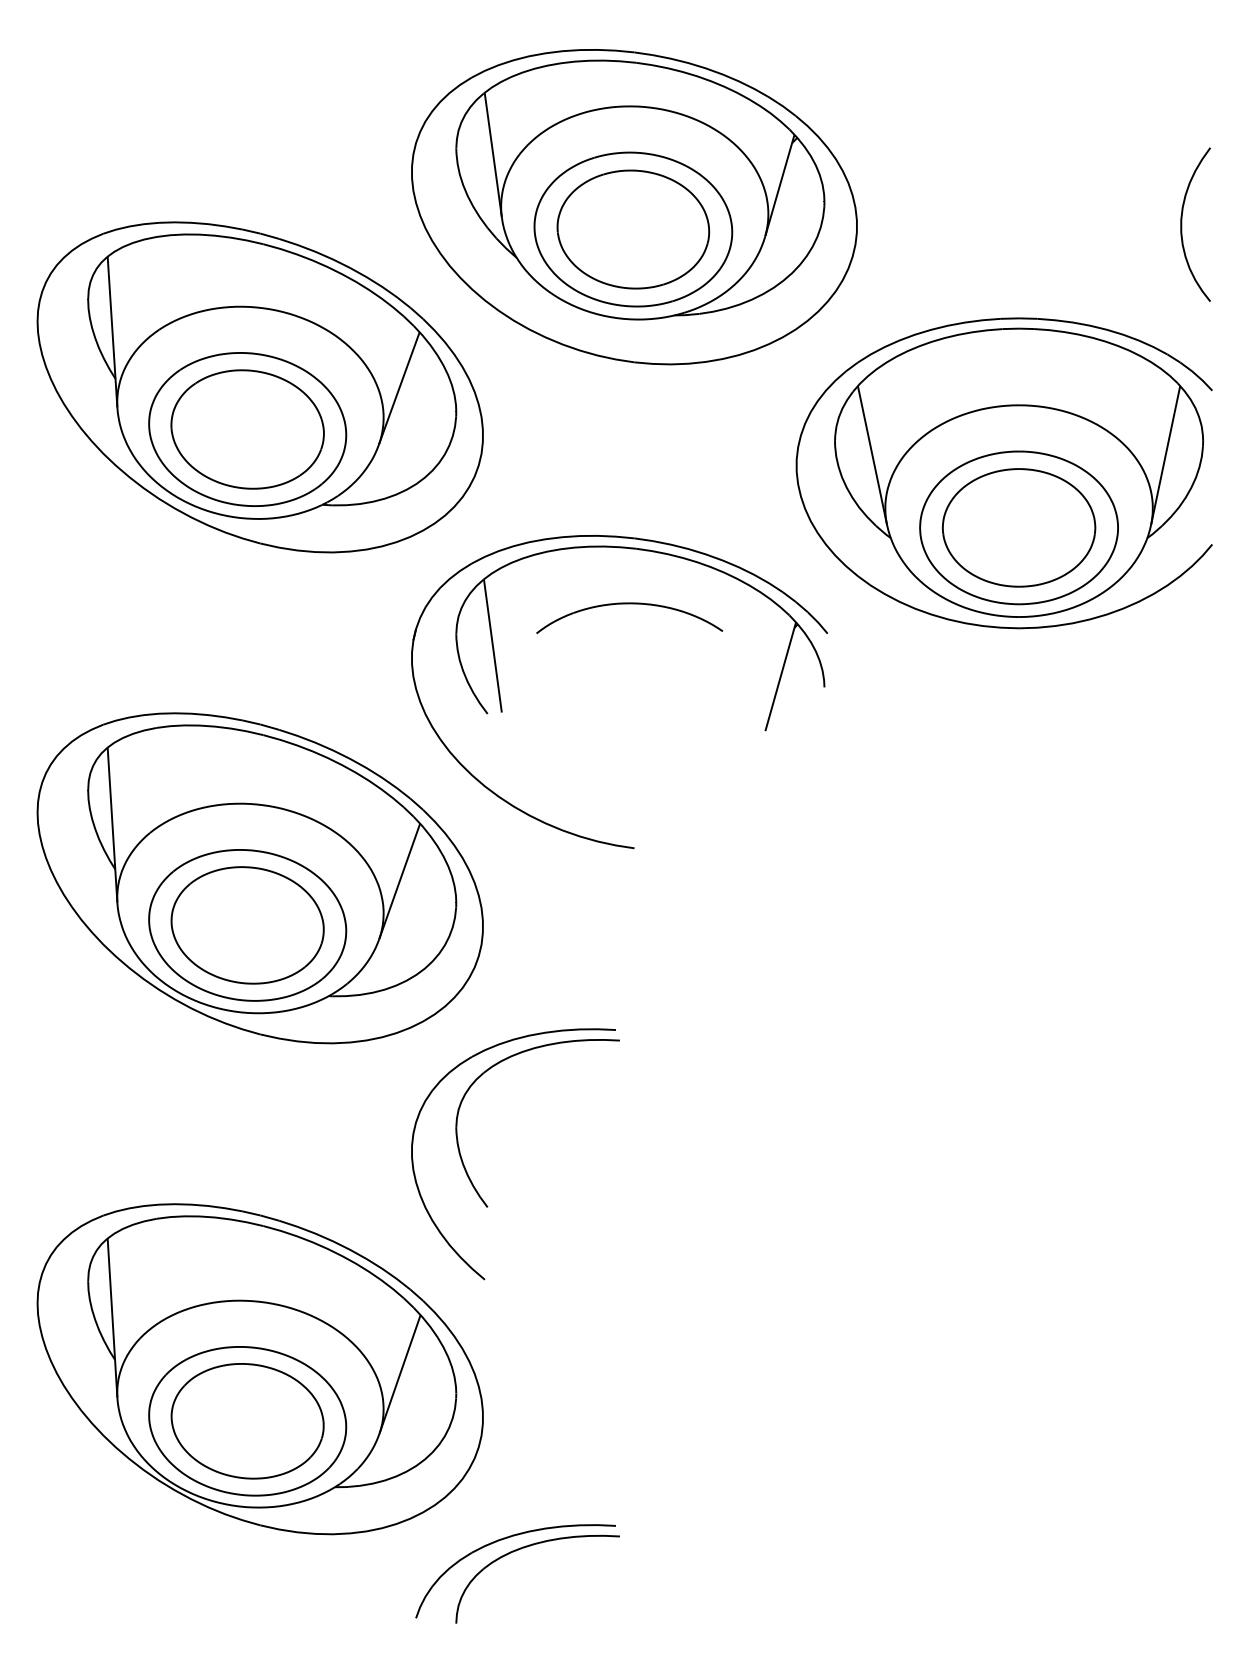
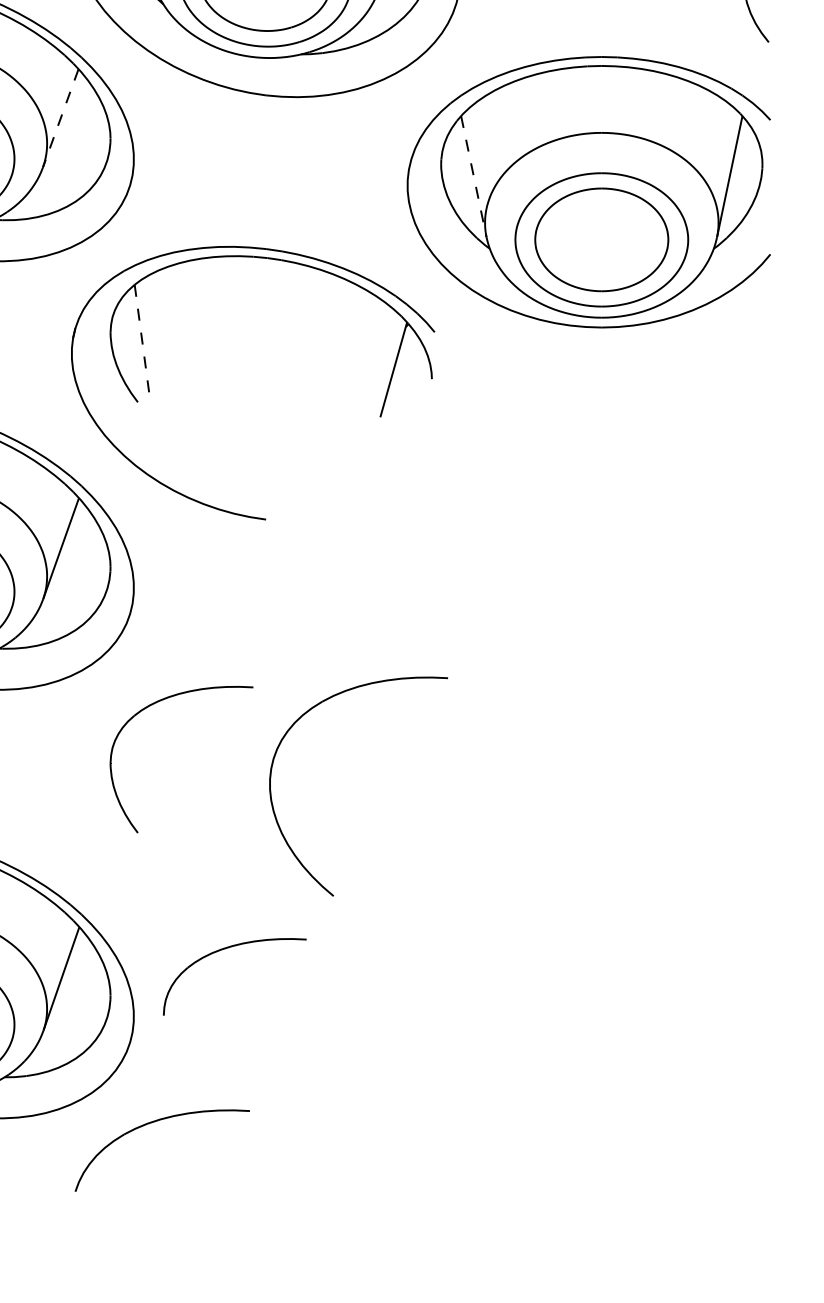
line: (399, 388) -> (60, 118), solid -> dashed
line: (872, 455) -> (473, 176), solid -> dashed
part: (629, 604) -> (261, 306), removed
line: (492, 646) -> (142, 343), solid -> dashed
part: (415, 1173) -> (273, 803), moved
part: (527, 1547) -> (225, 949), moved

